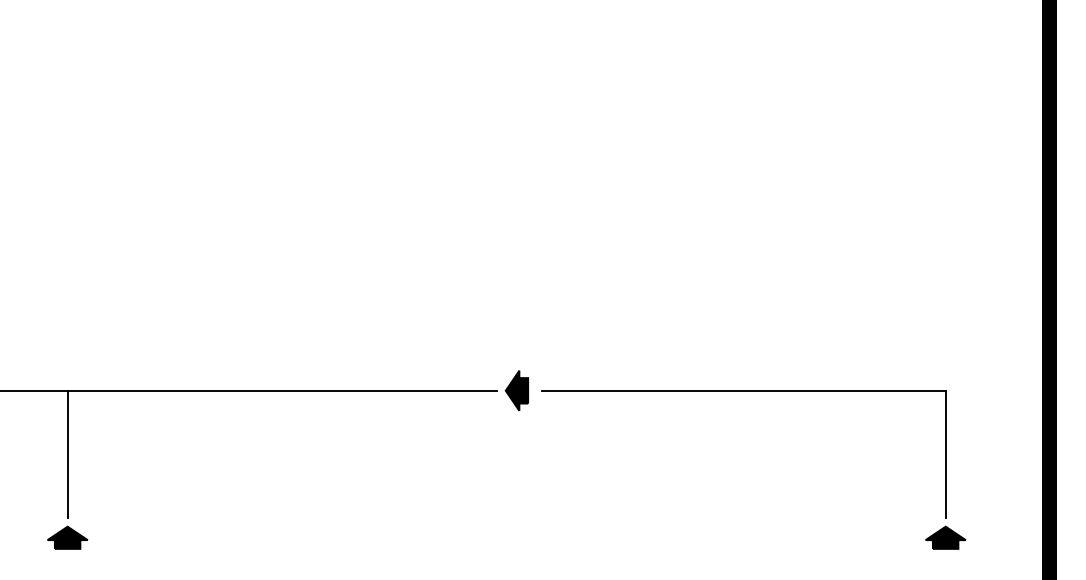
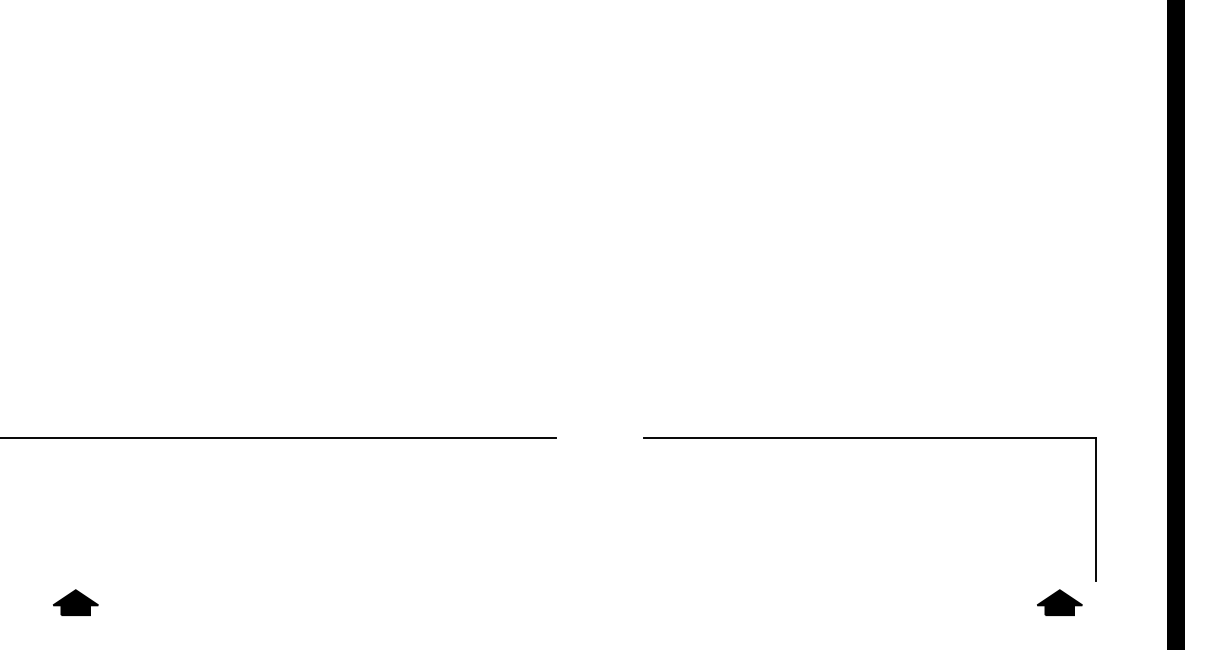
part: (517, 390) -> (579, 437), removed
part: (743, 391) -> (869, 438), moved
line: (67, 453) -> (75, 508), removed

